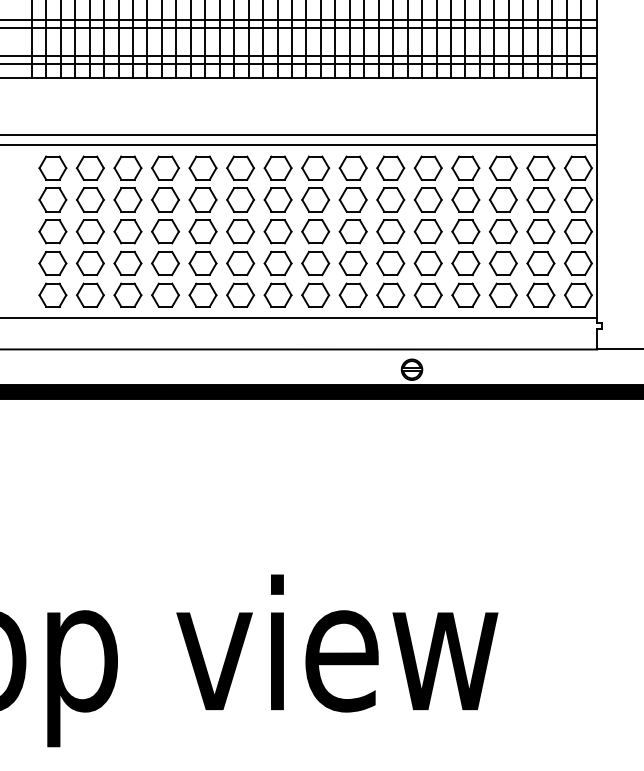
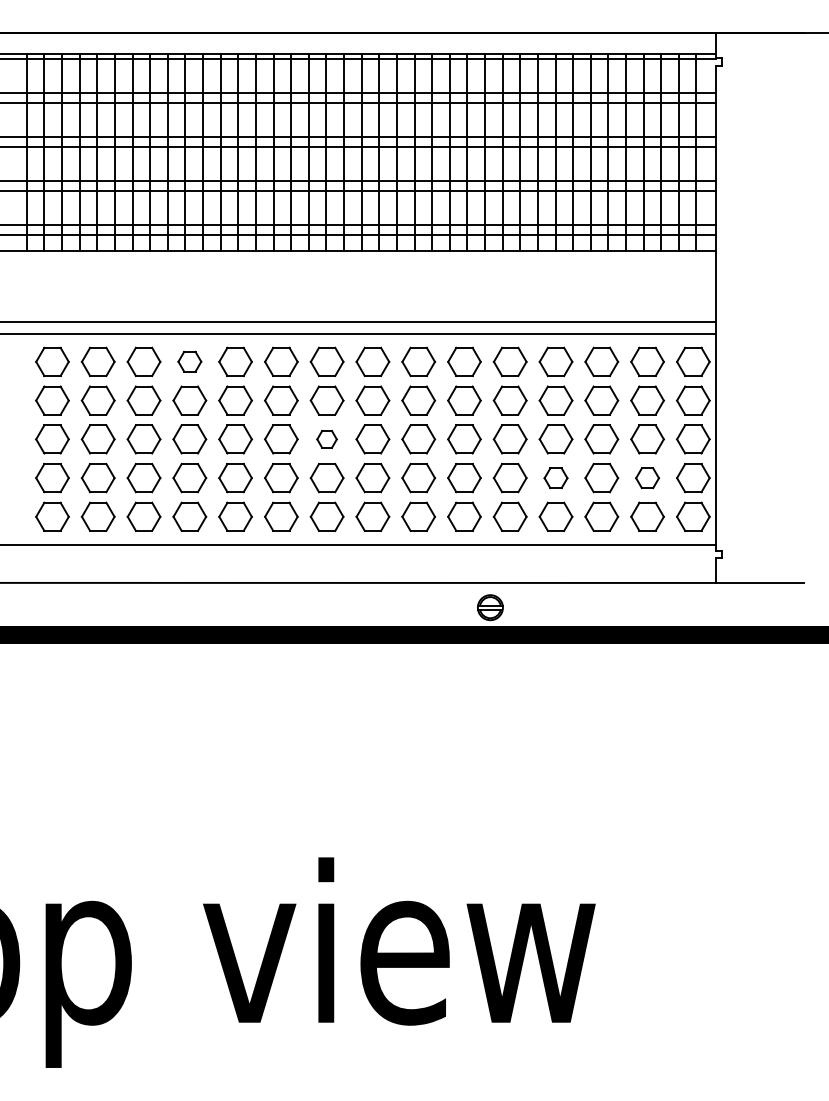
part: (165, 167) -> (189, 361), size x0.7
part: (277, 231) -> (326, 439), size x0.6
part: (465, 263) -> (555, 478), size x0.7
part: (540, 263) -> (647, 478), size x0.7

